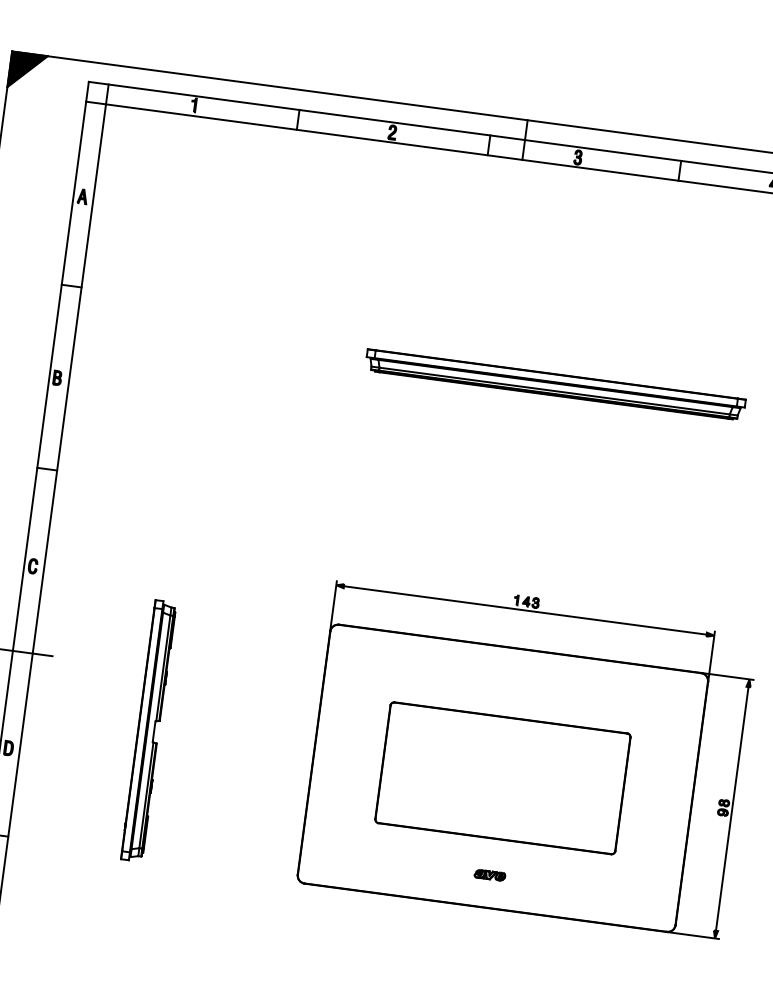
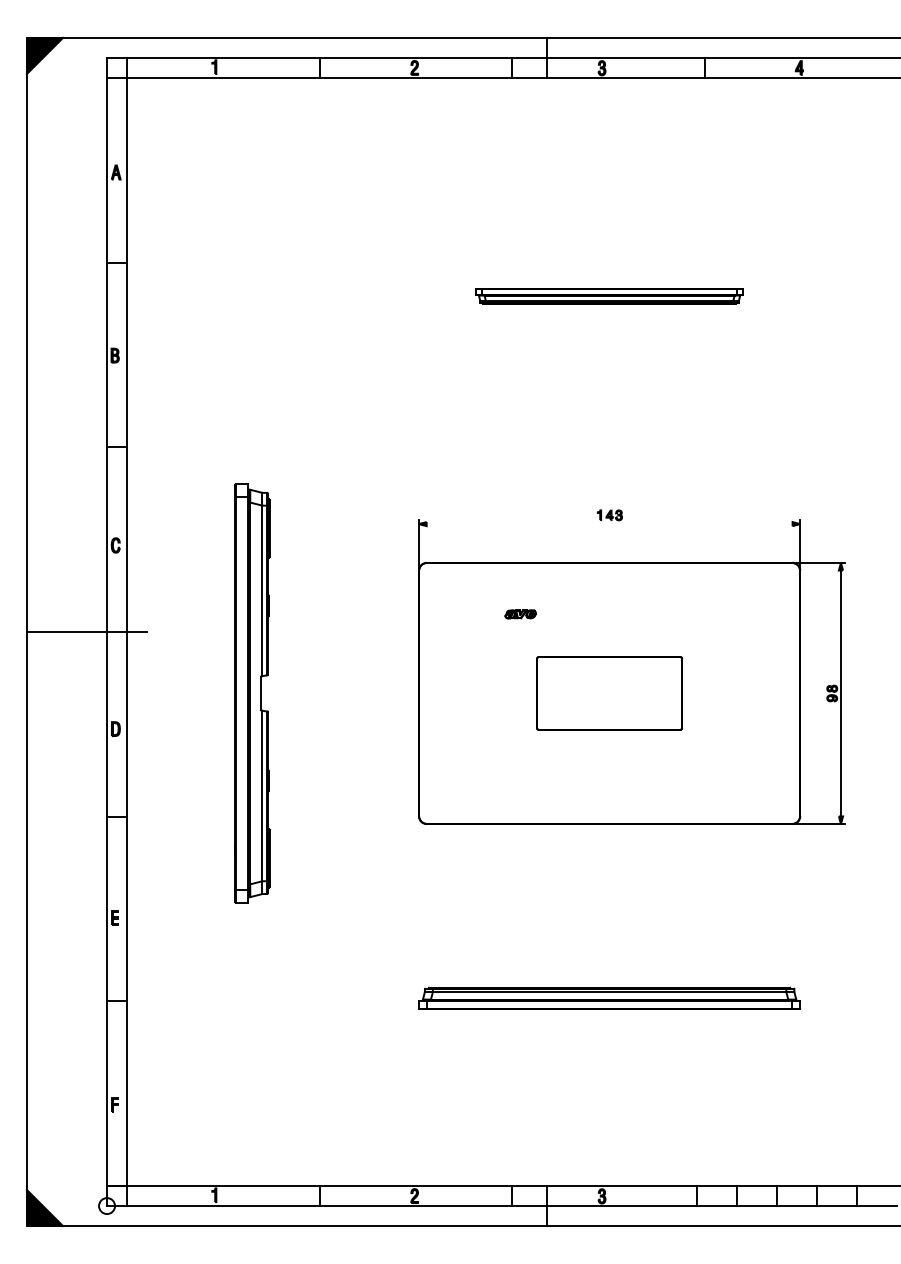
part: (555, 384) -> (609, 296), size x0.7
line: (525, 610) -> (609, 524), removed
part: (147, 730) -> (251, 693), size x1.6
part: (502, 778) -> (609, 693), size x0.6
part: (489, 875) -> (520, 614), moved

